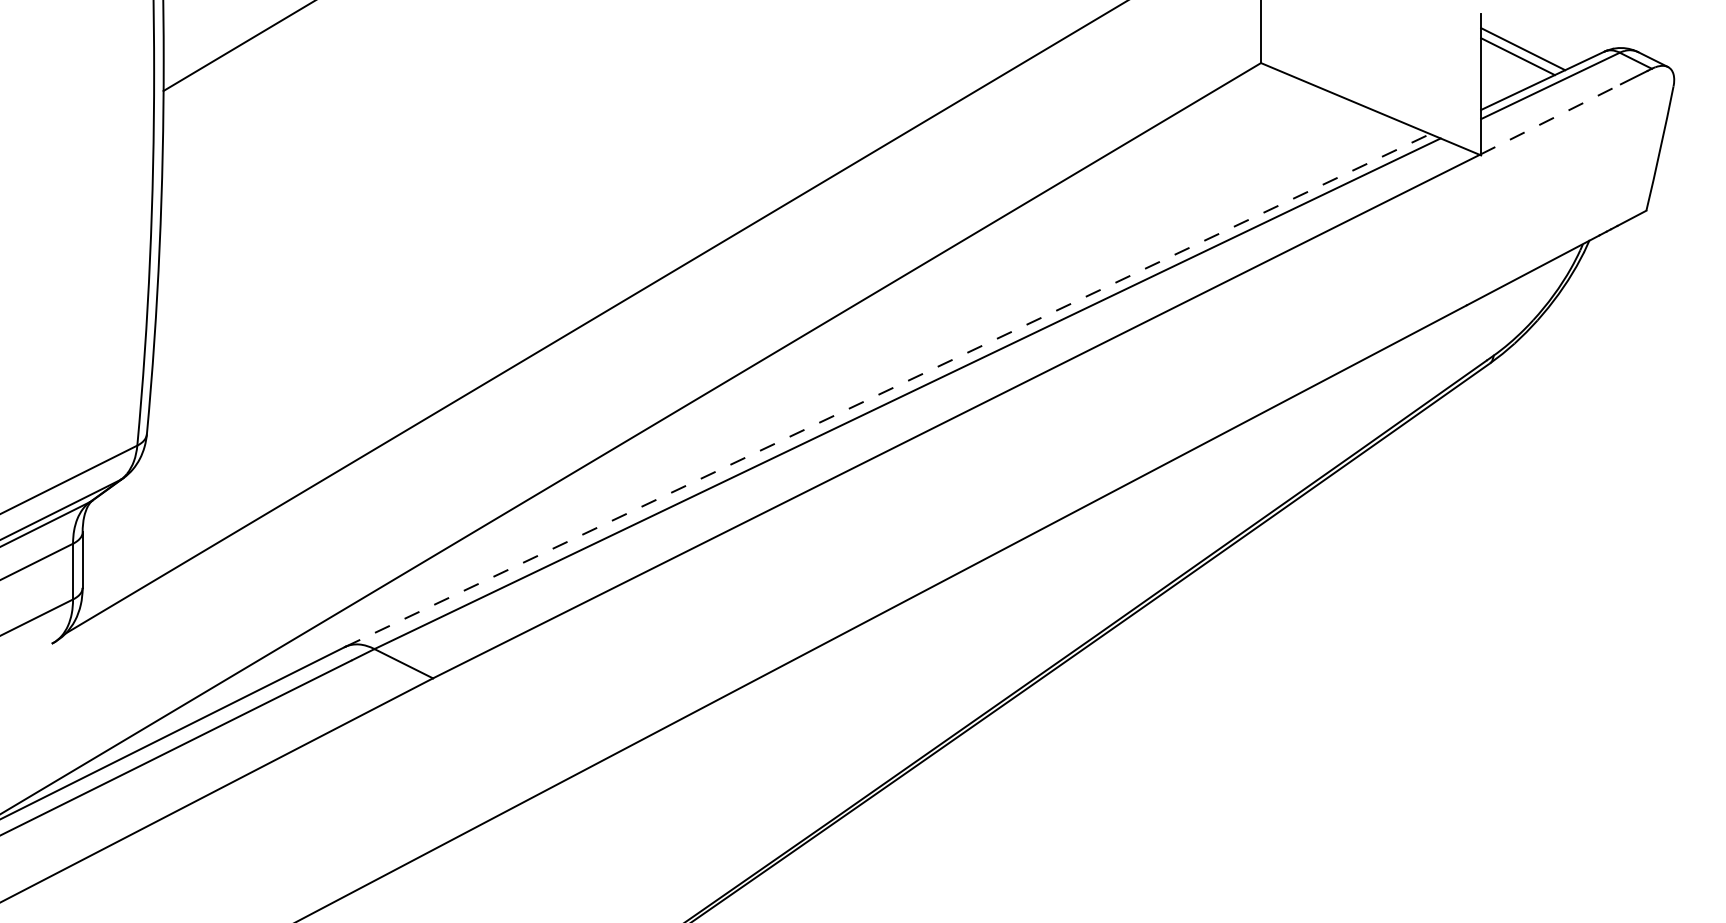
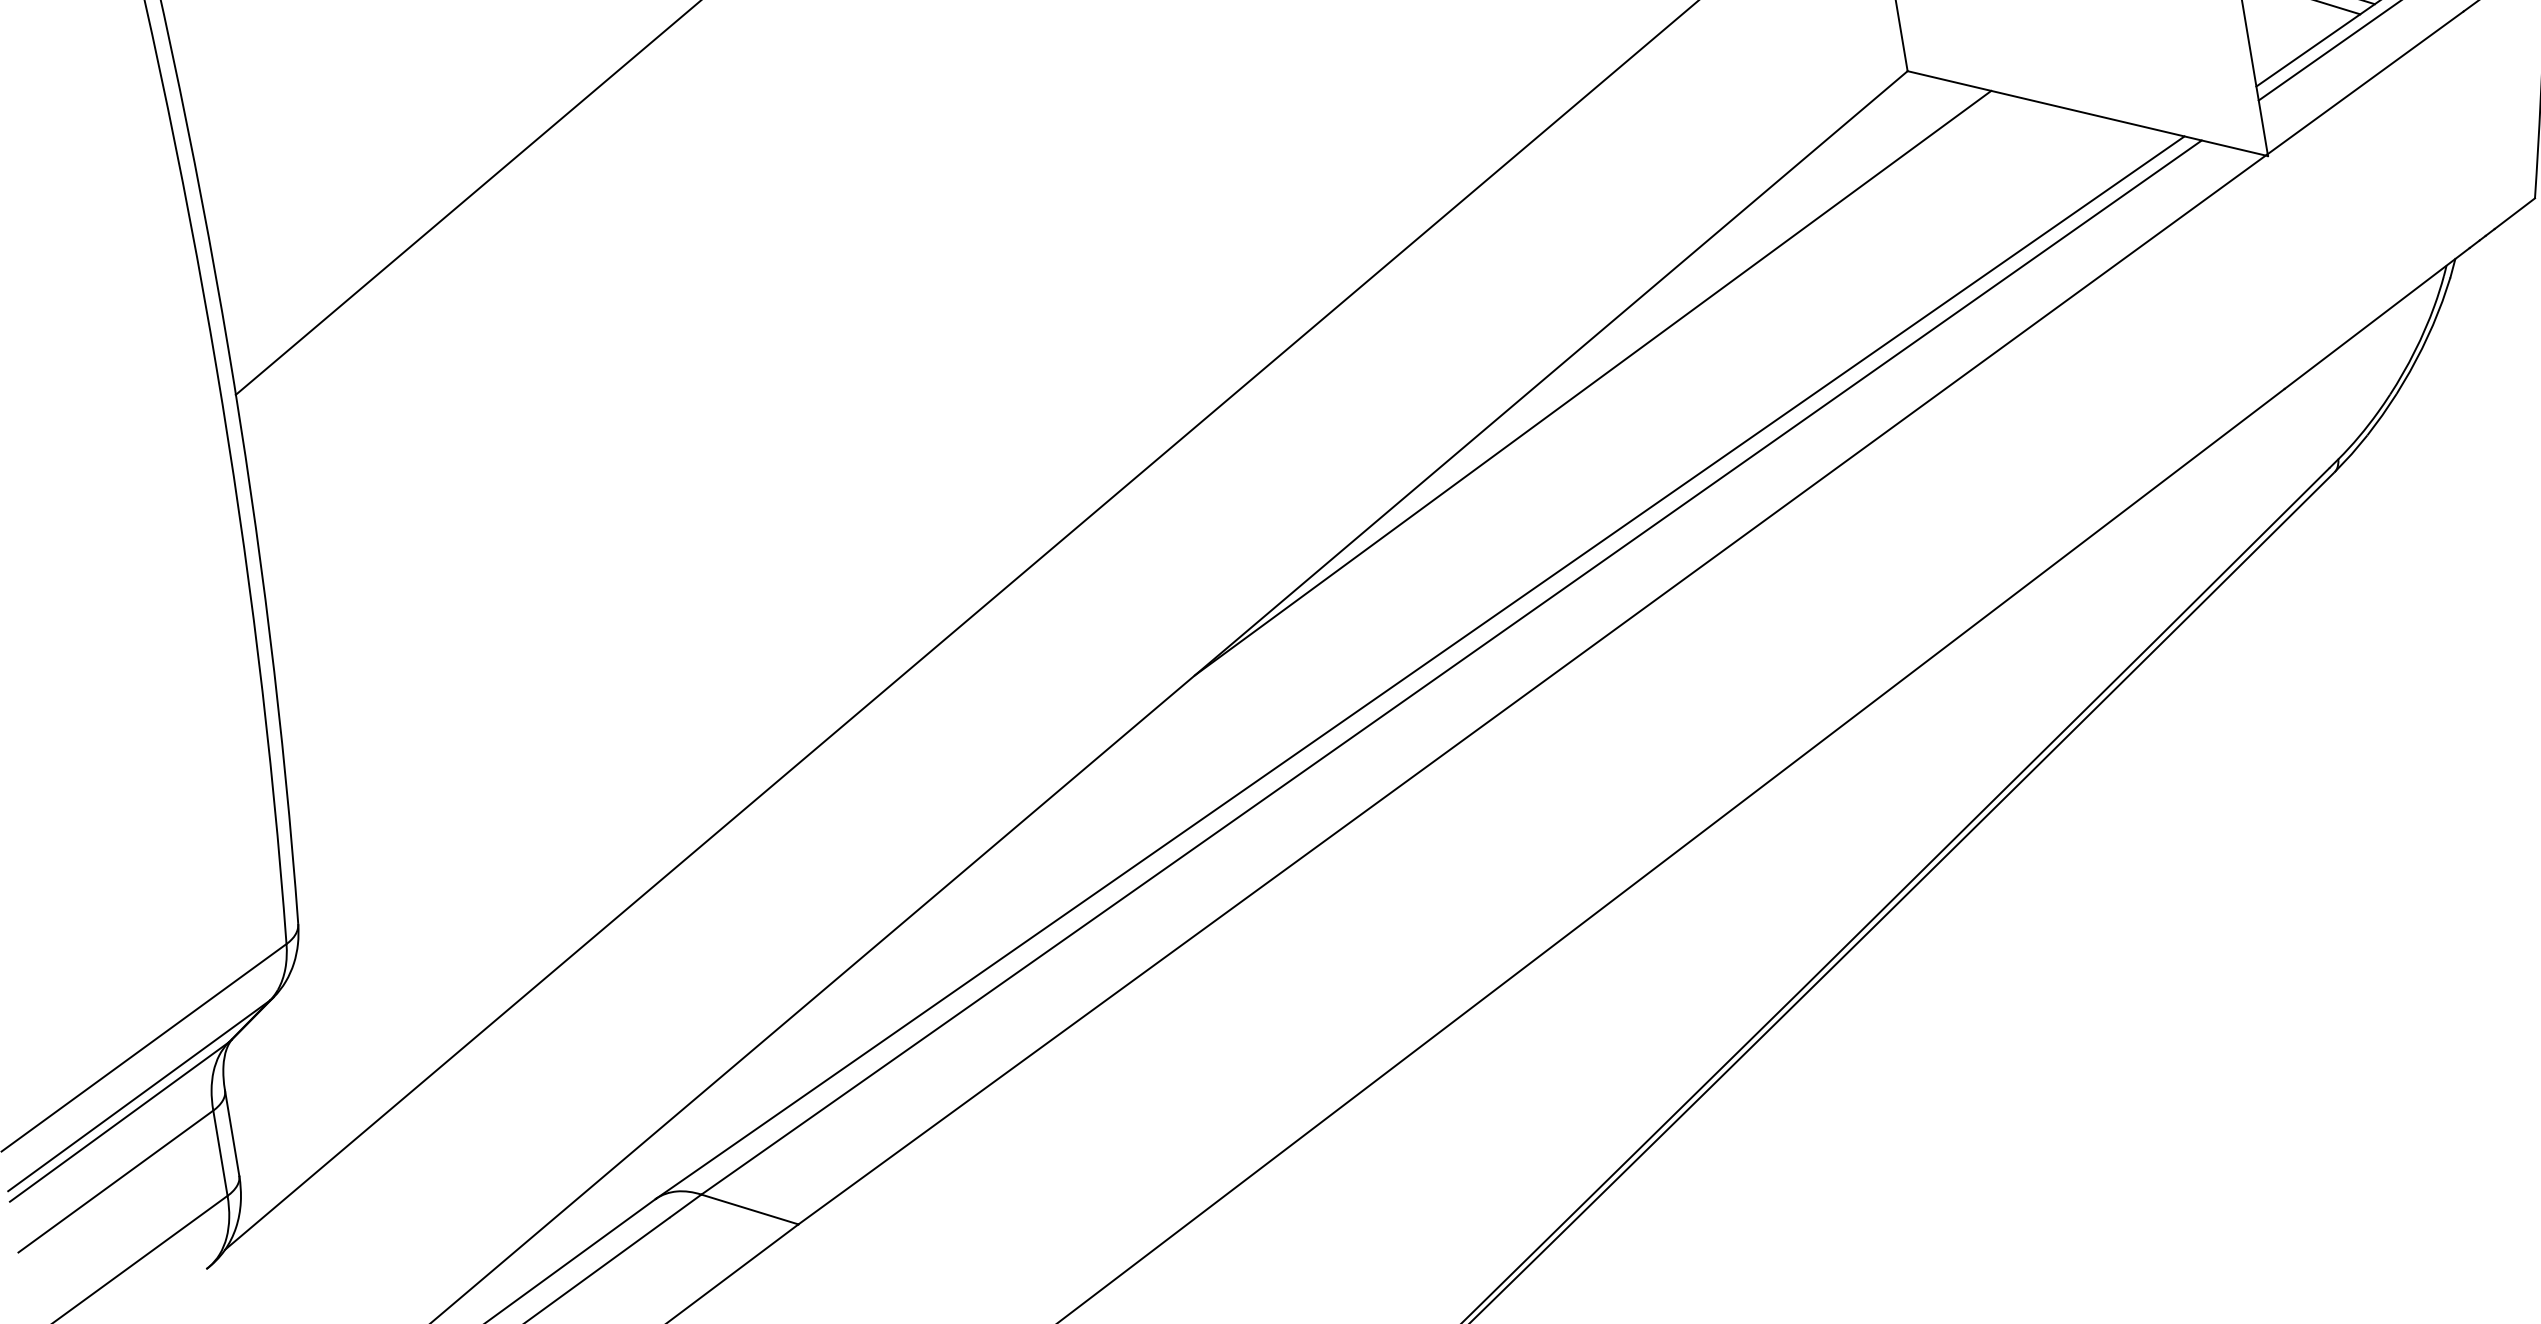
line: (1551, 119) -> (2366, 83), dashed -> solid
line: (1027, 227) -> (1592, 382), added
line: (887, 390) -> (1420, 667), dashed -> solid

